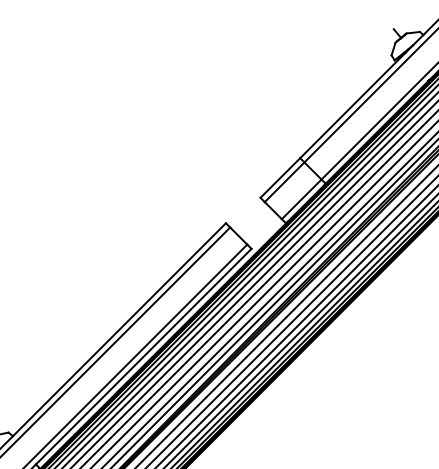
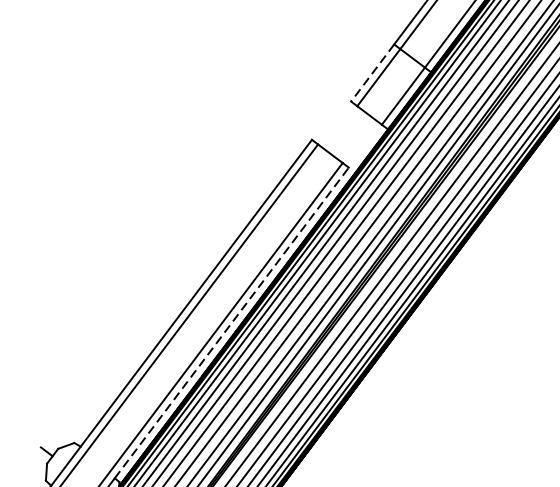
line: (280, 178) -> (372, 73), solid -> dashed
line: (144, 356) -> (232, 322), solid -> dashed

